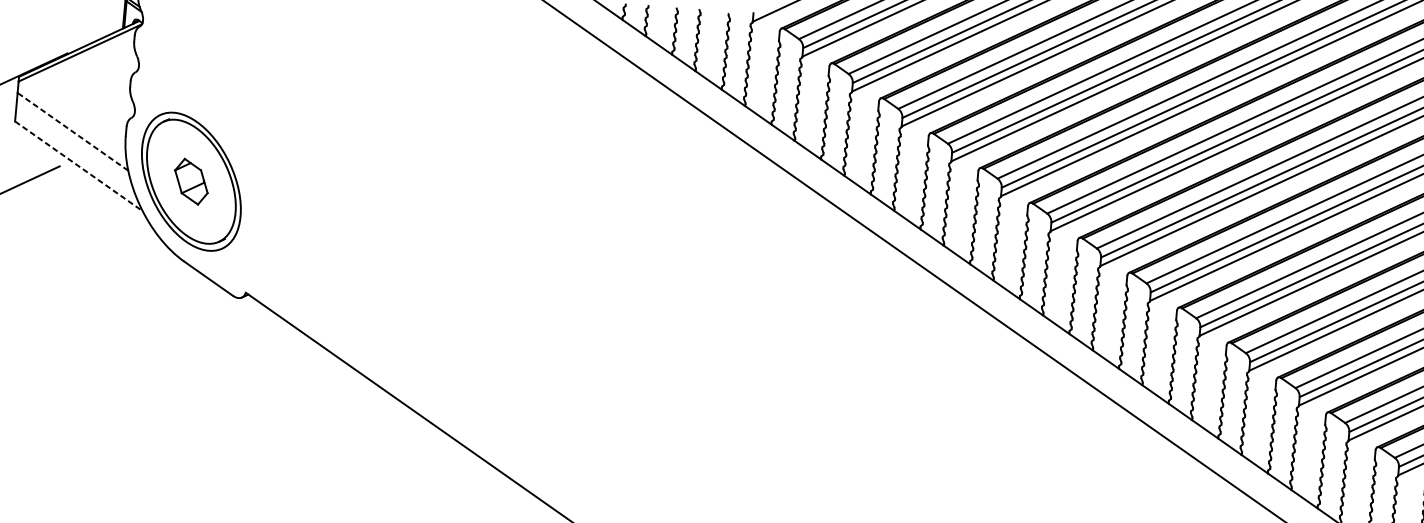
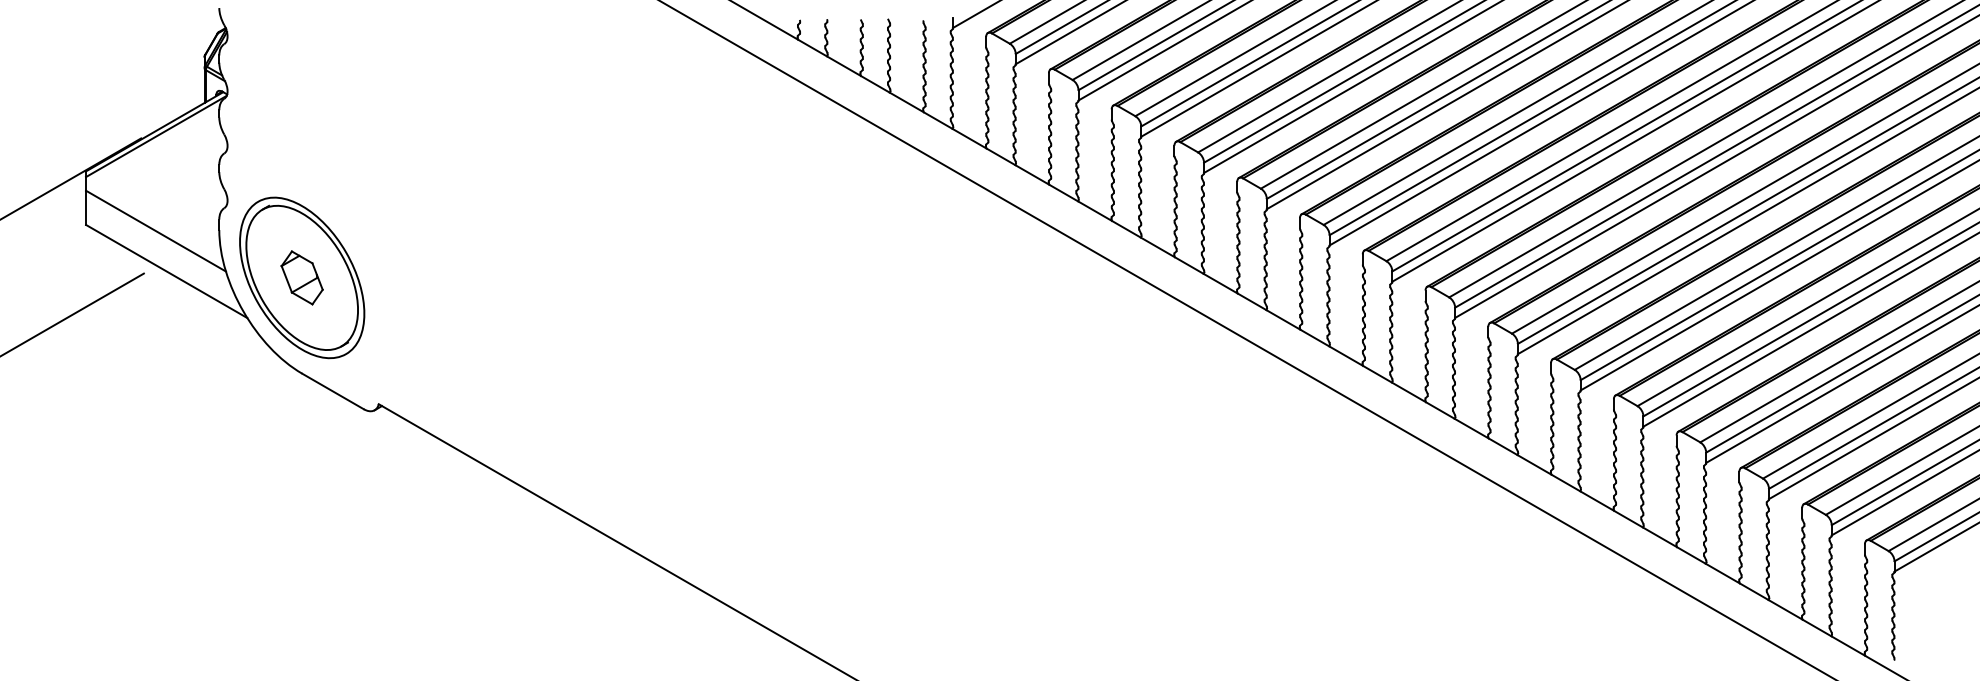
line: (73, 132) -> (156, 231), dashed -> solid
line: (79, 166) -> (167, 271), dashed -> solid

